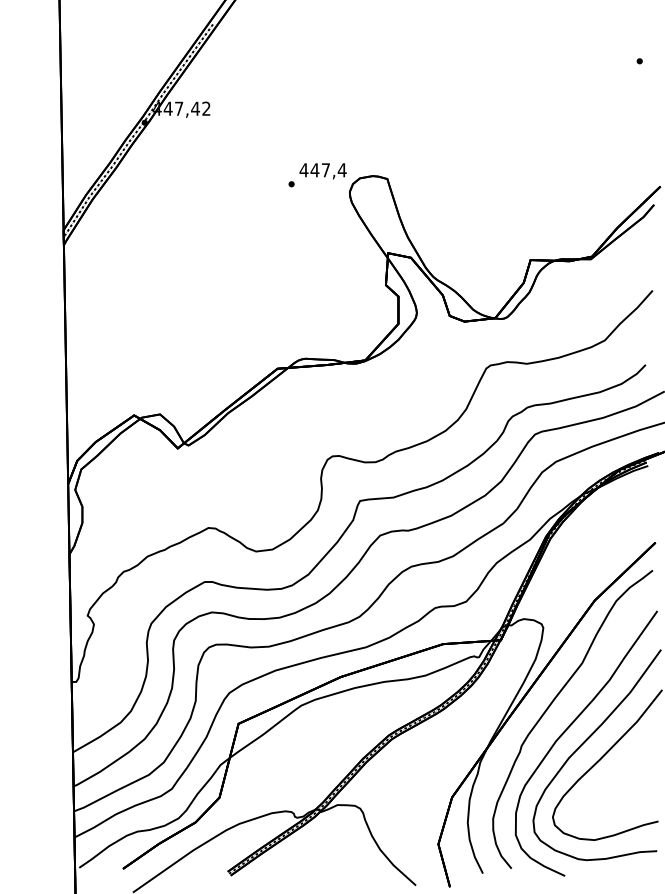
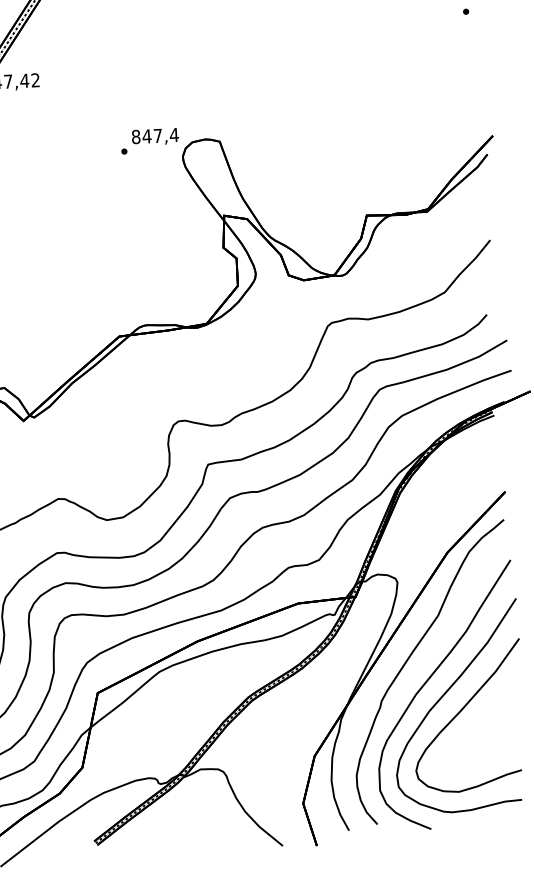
text: (303, 170) -> (135, 137), 447,4 -> 847,4

